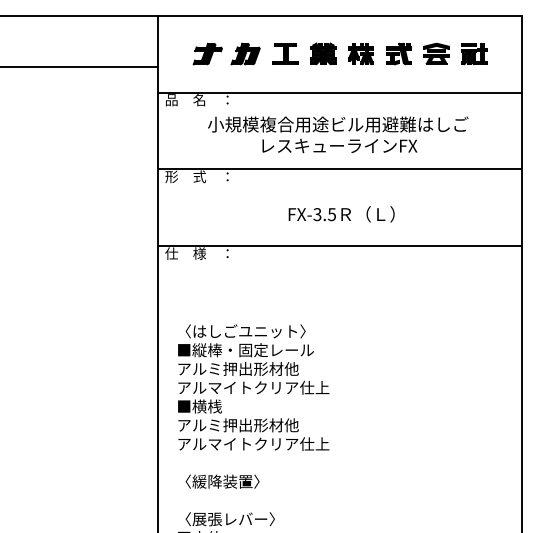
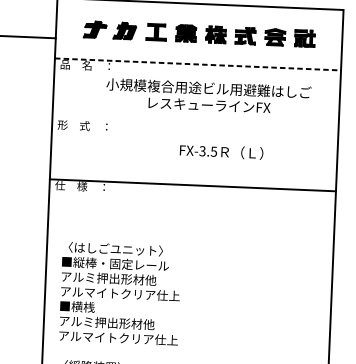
line: (340, 92) -> (198, 64), solid -> dashed
text: (338, 134) -> (208, 96), moved
line: (339, 169) -> (195, 124), removed
text: (341, 214) -> (221, 152), moved

